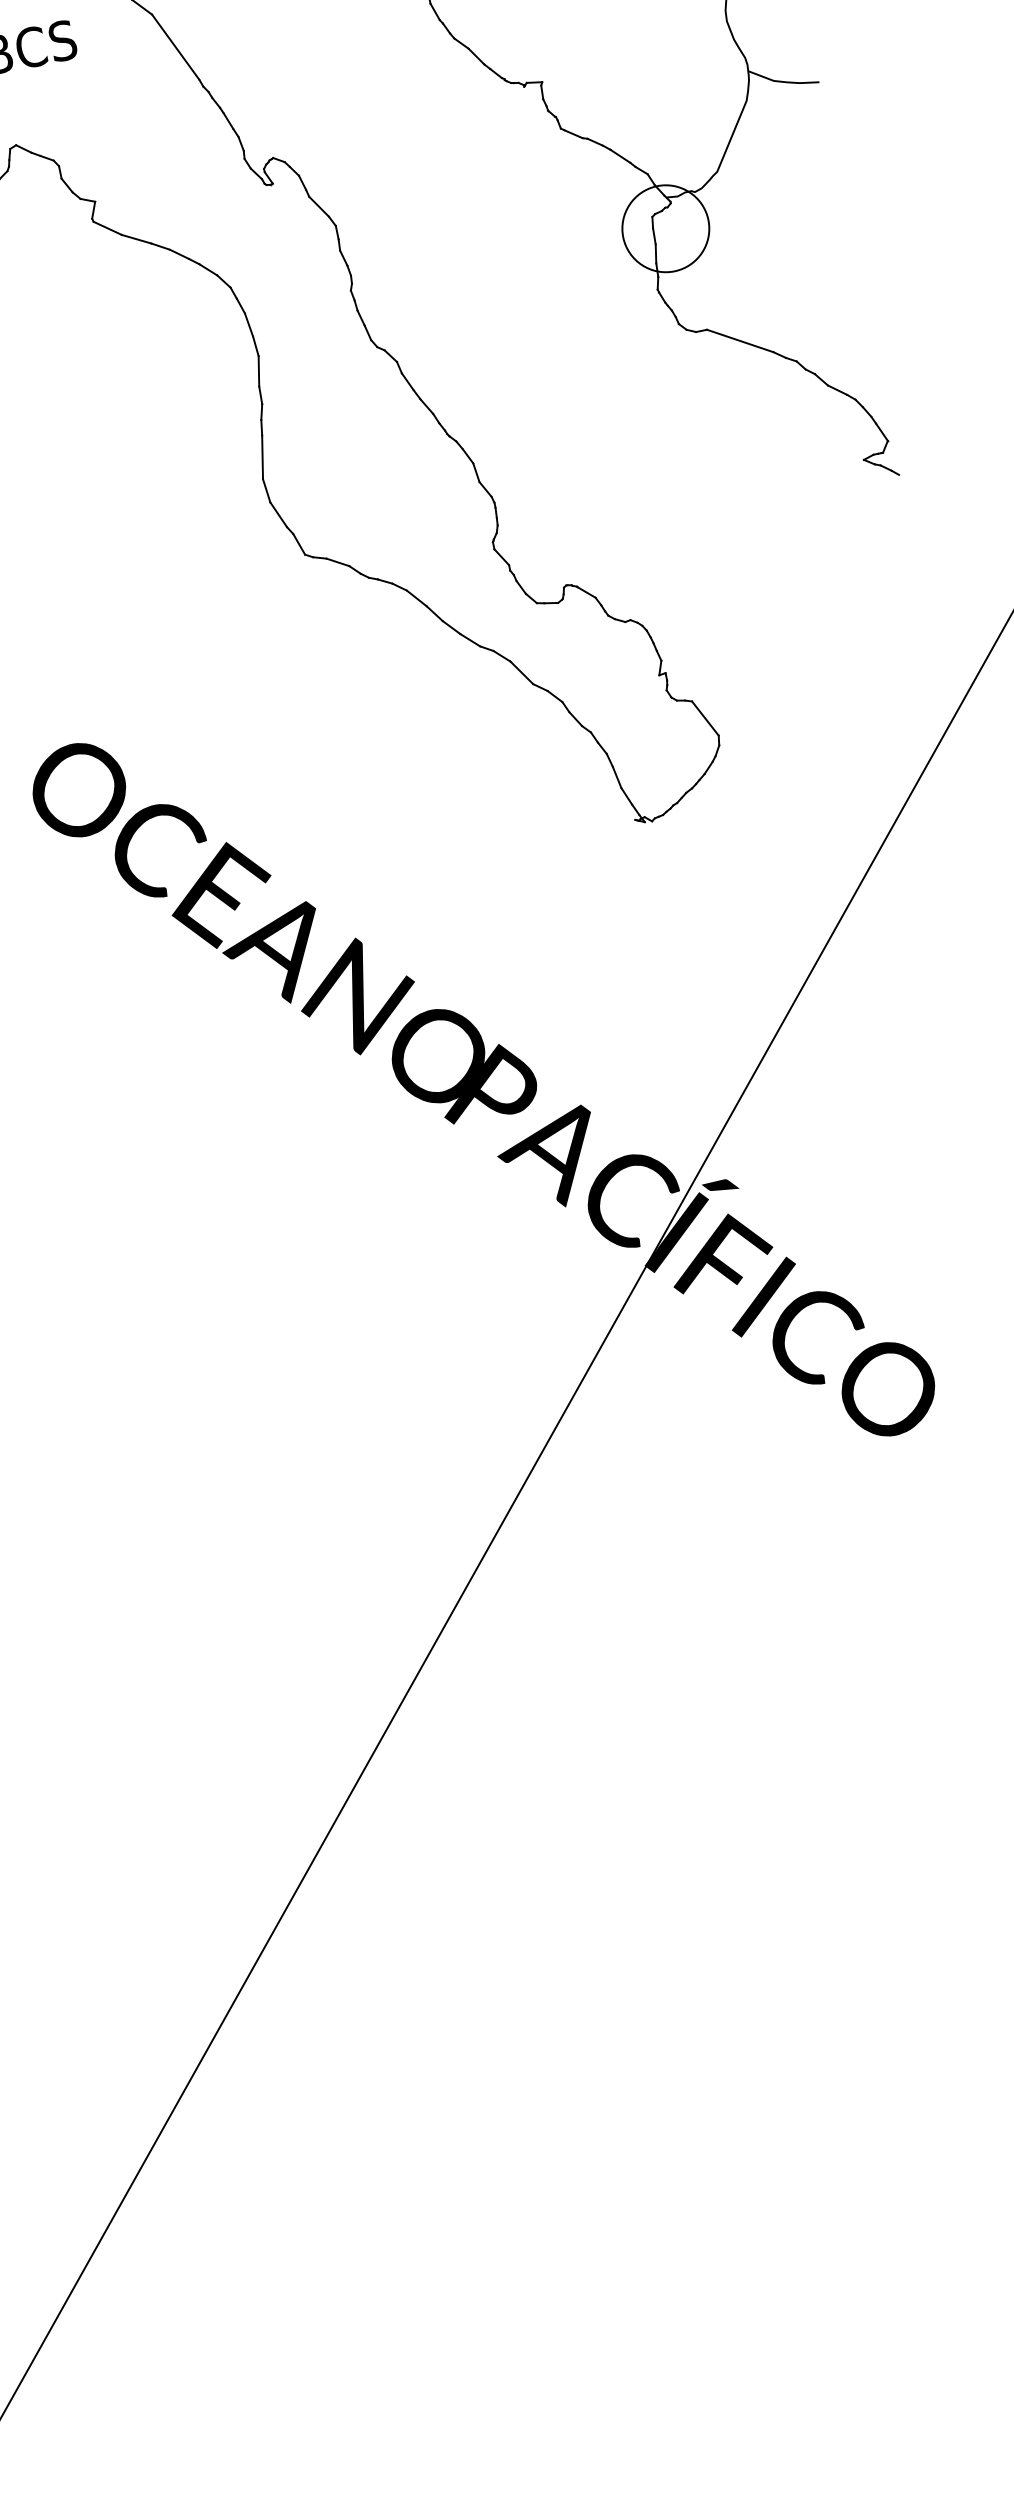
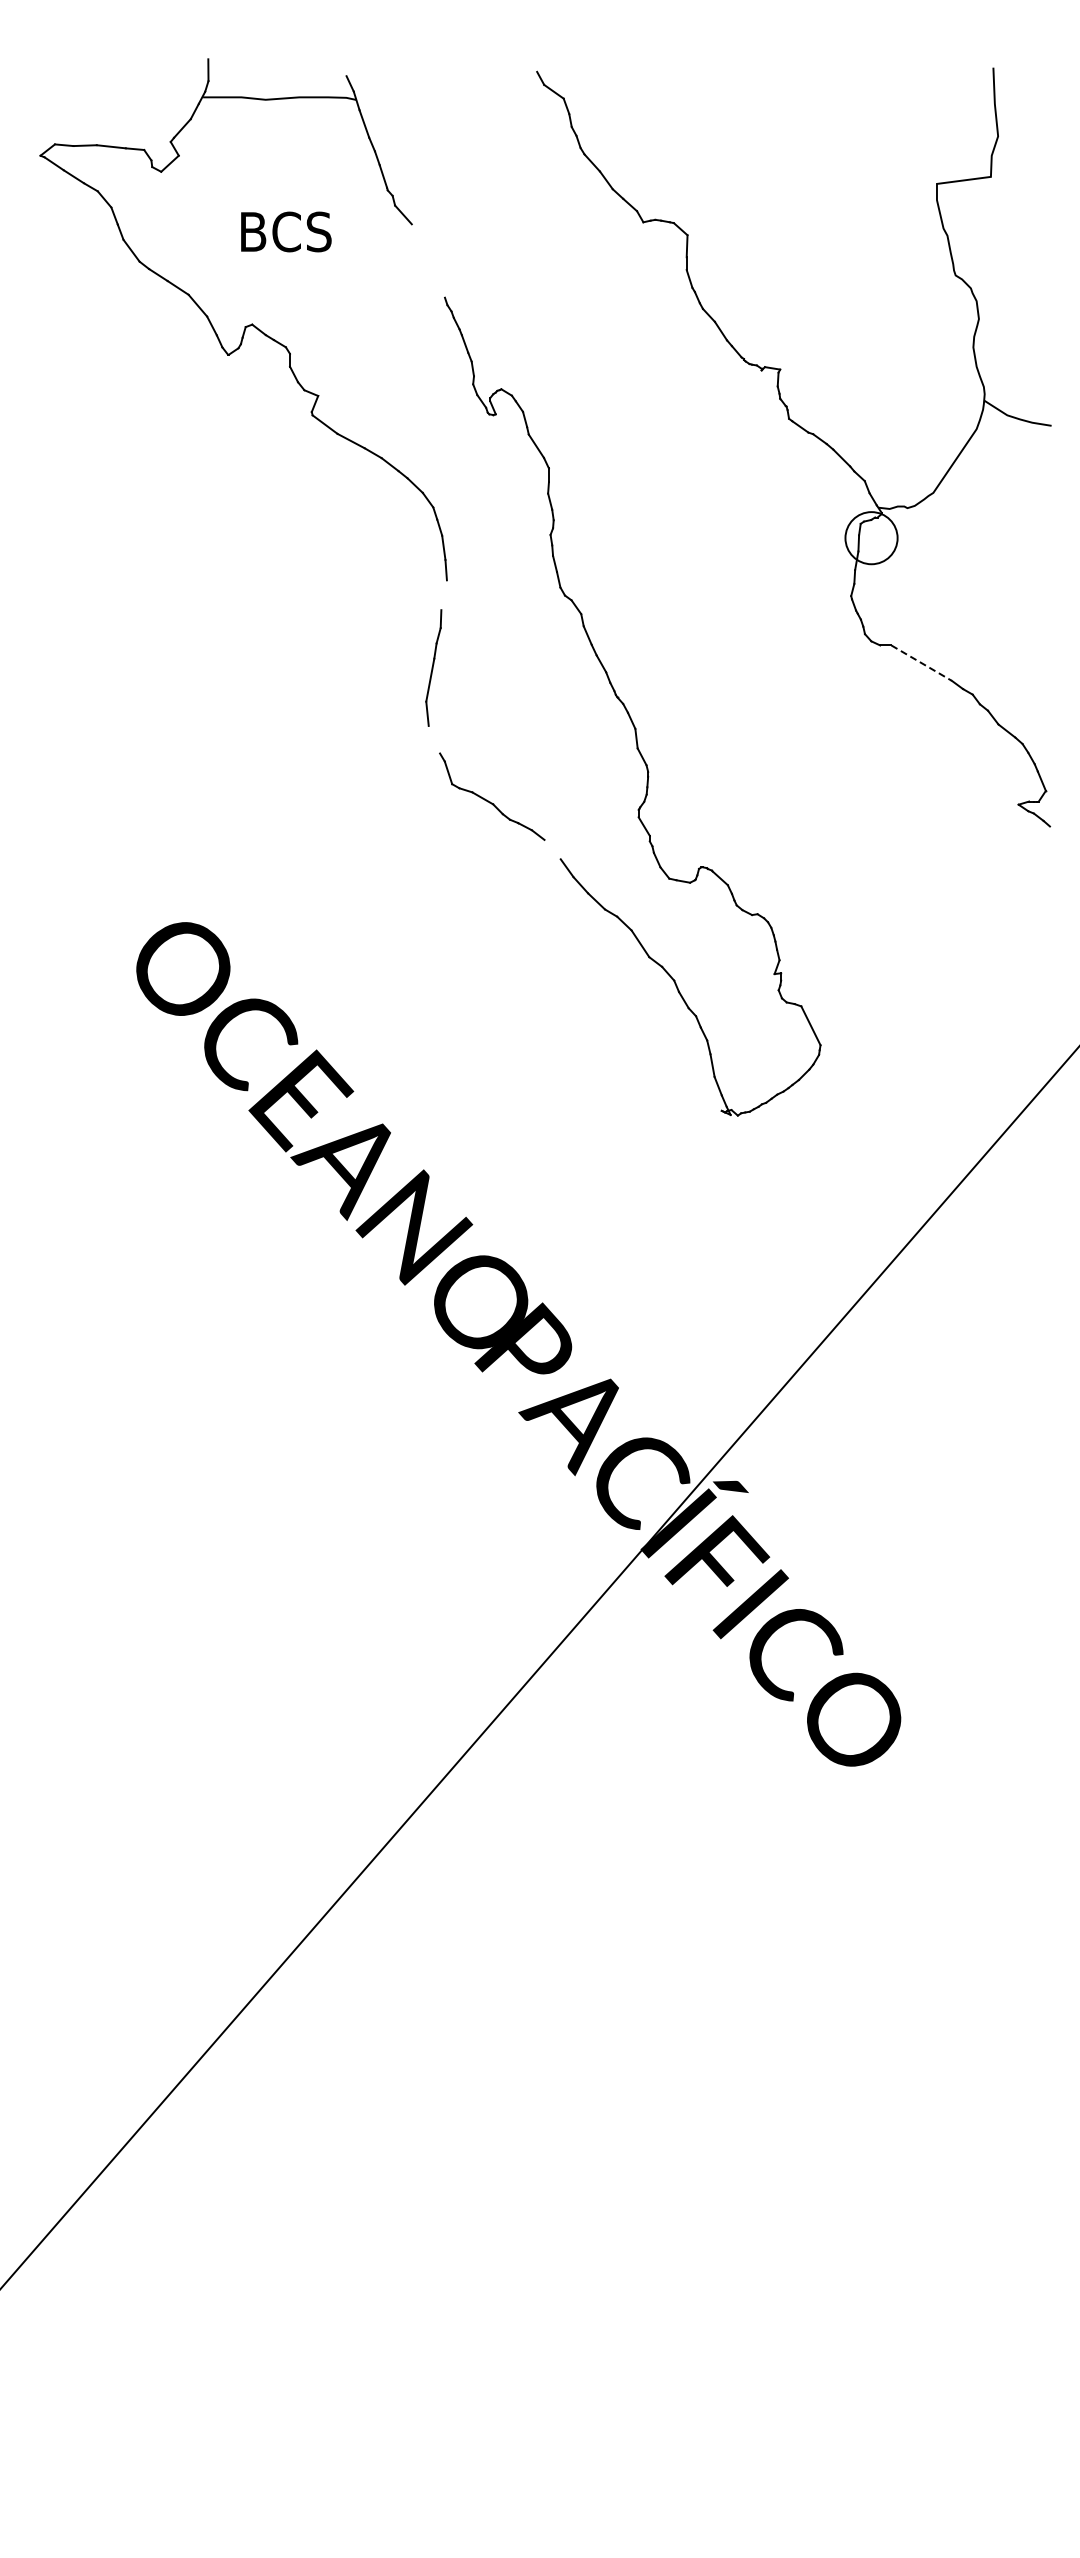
line: (174, 46) -> (427, 260), removed
circle: (665, 228) -> (871, 537), size x0.6
line: (741, 341) -> (922, 663), solid -> dashed
line: (258, 371) -> (443, 595), removed
line: (278, 514) -> (434, 739), removed
line: (416, 598) -> (552, 849), removed

